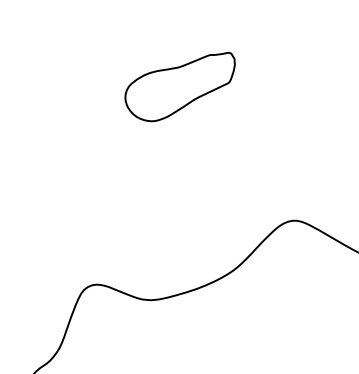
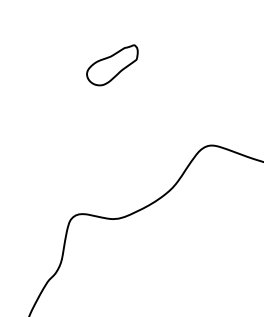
part: (179, 83) -> (112, 64), size x0.7

